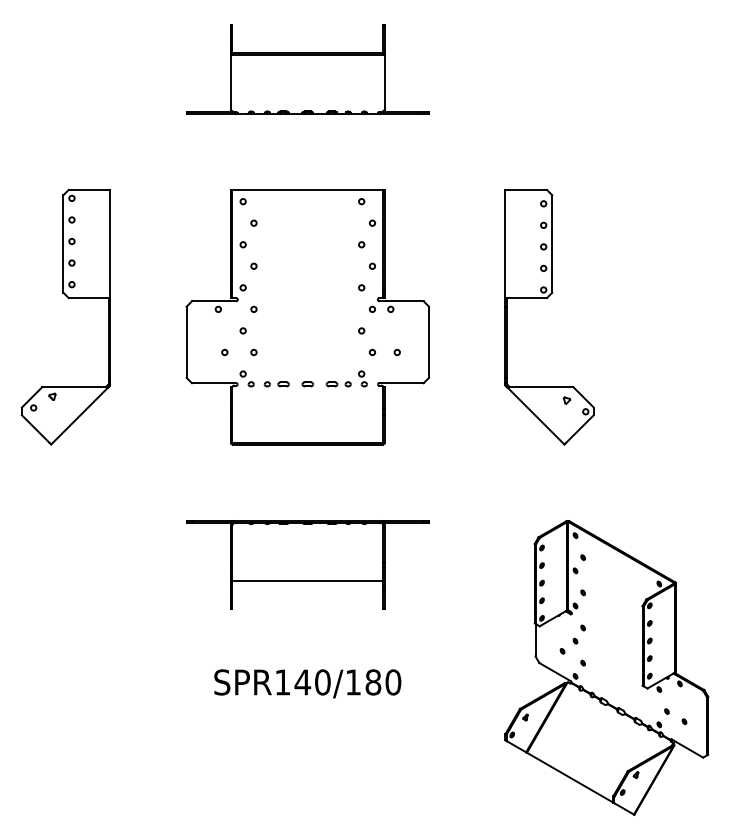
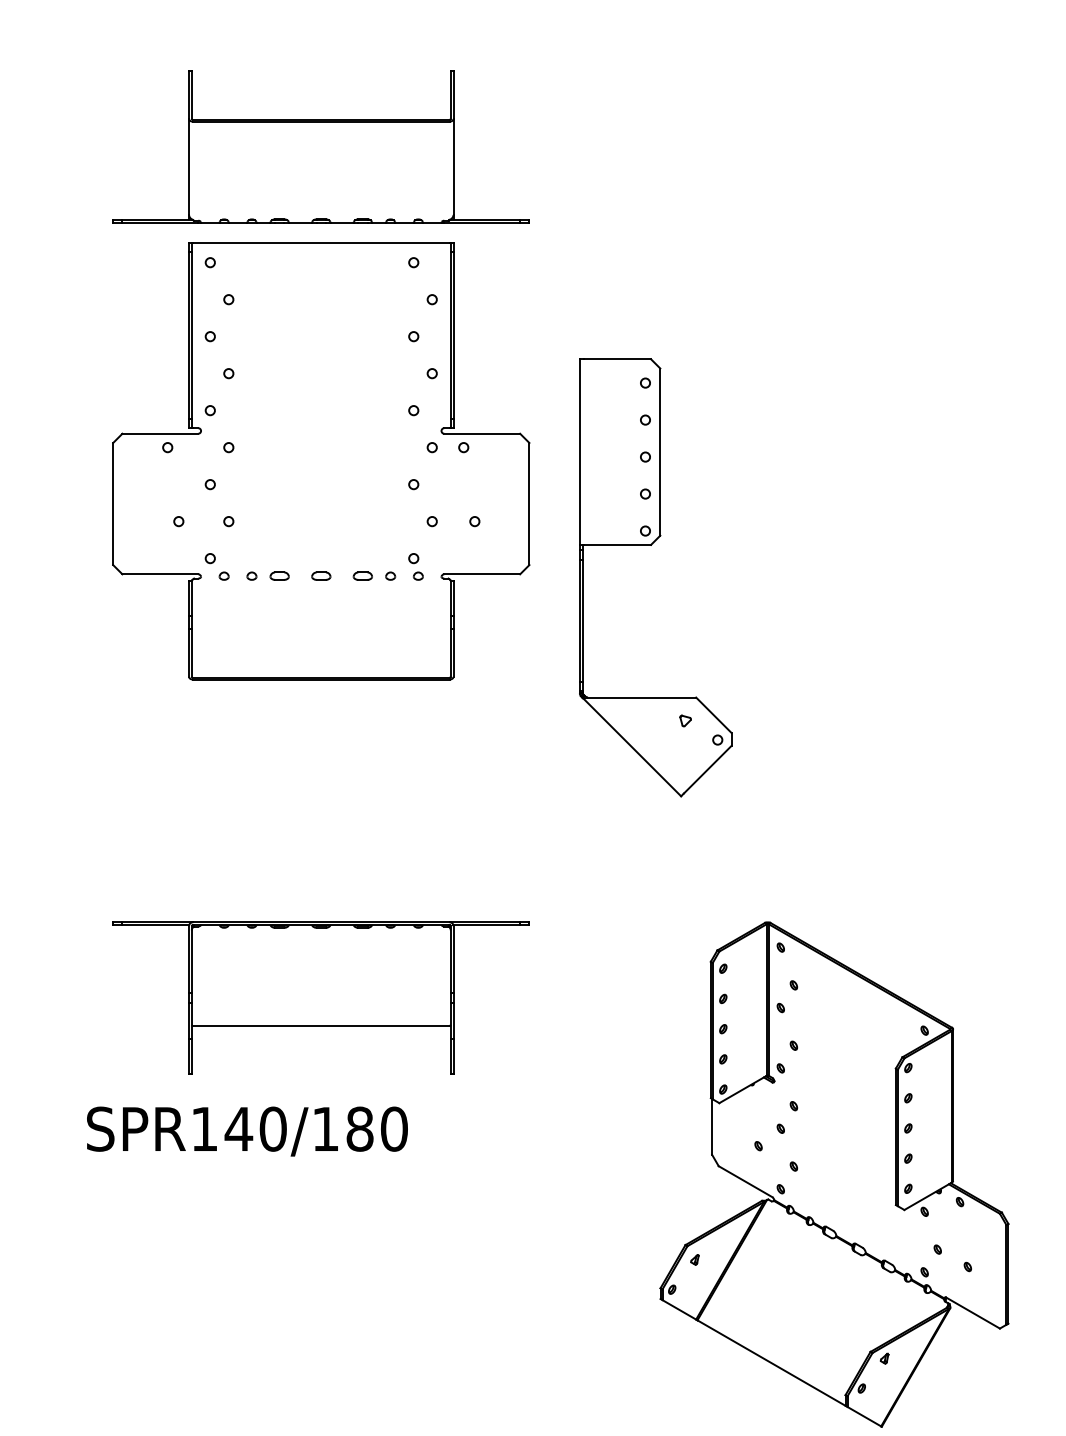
part: (546, 299) -> (650, 547), moved
part: (307, 317) -> (320, 461), moved
text: (307, 683) -> (246, 1130), moved

